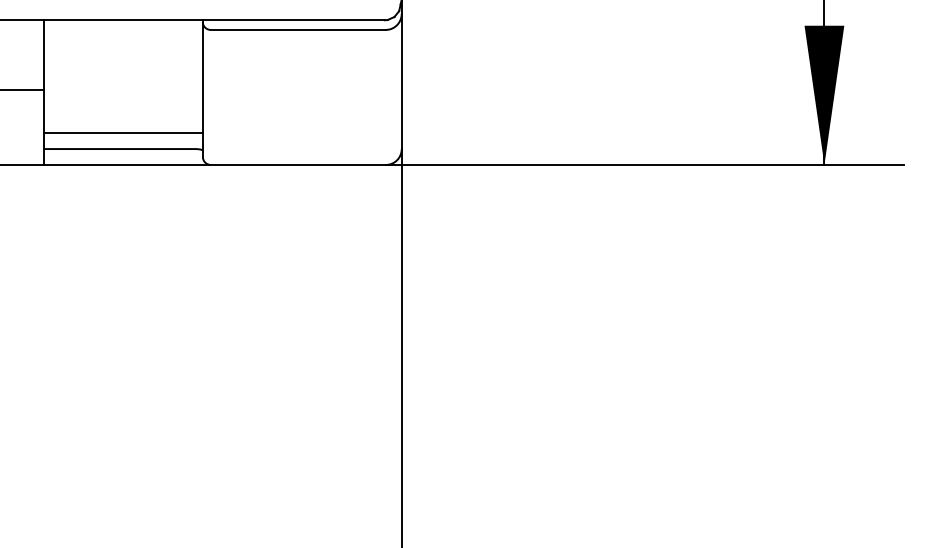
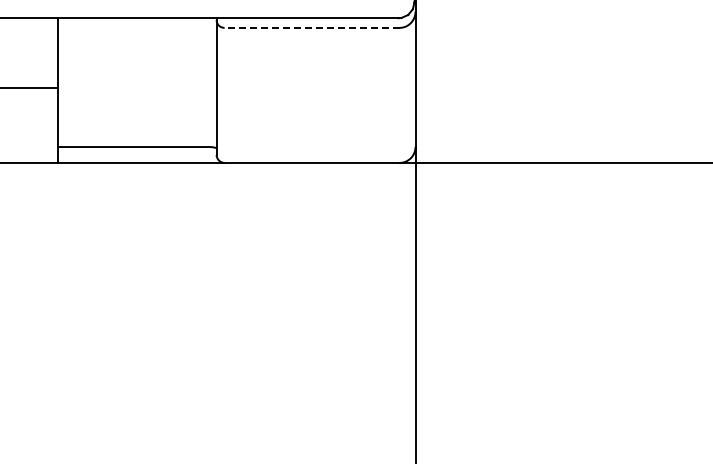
line: (298, 29) -> (312, 27), solid -> dashed
line: (122, 133) -> (136, 131), removed

